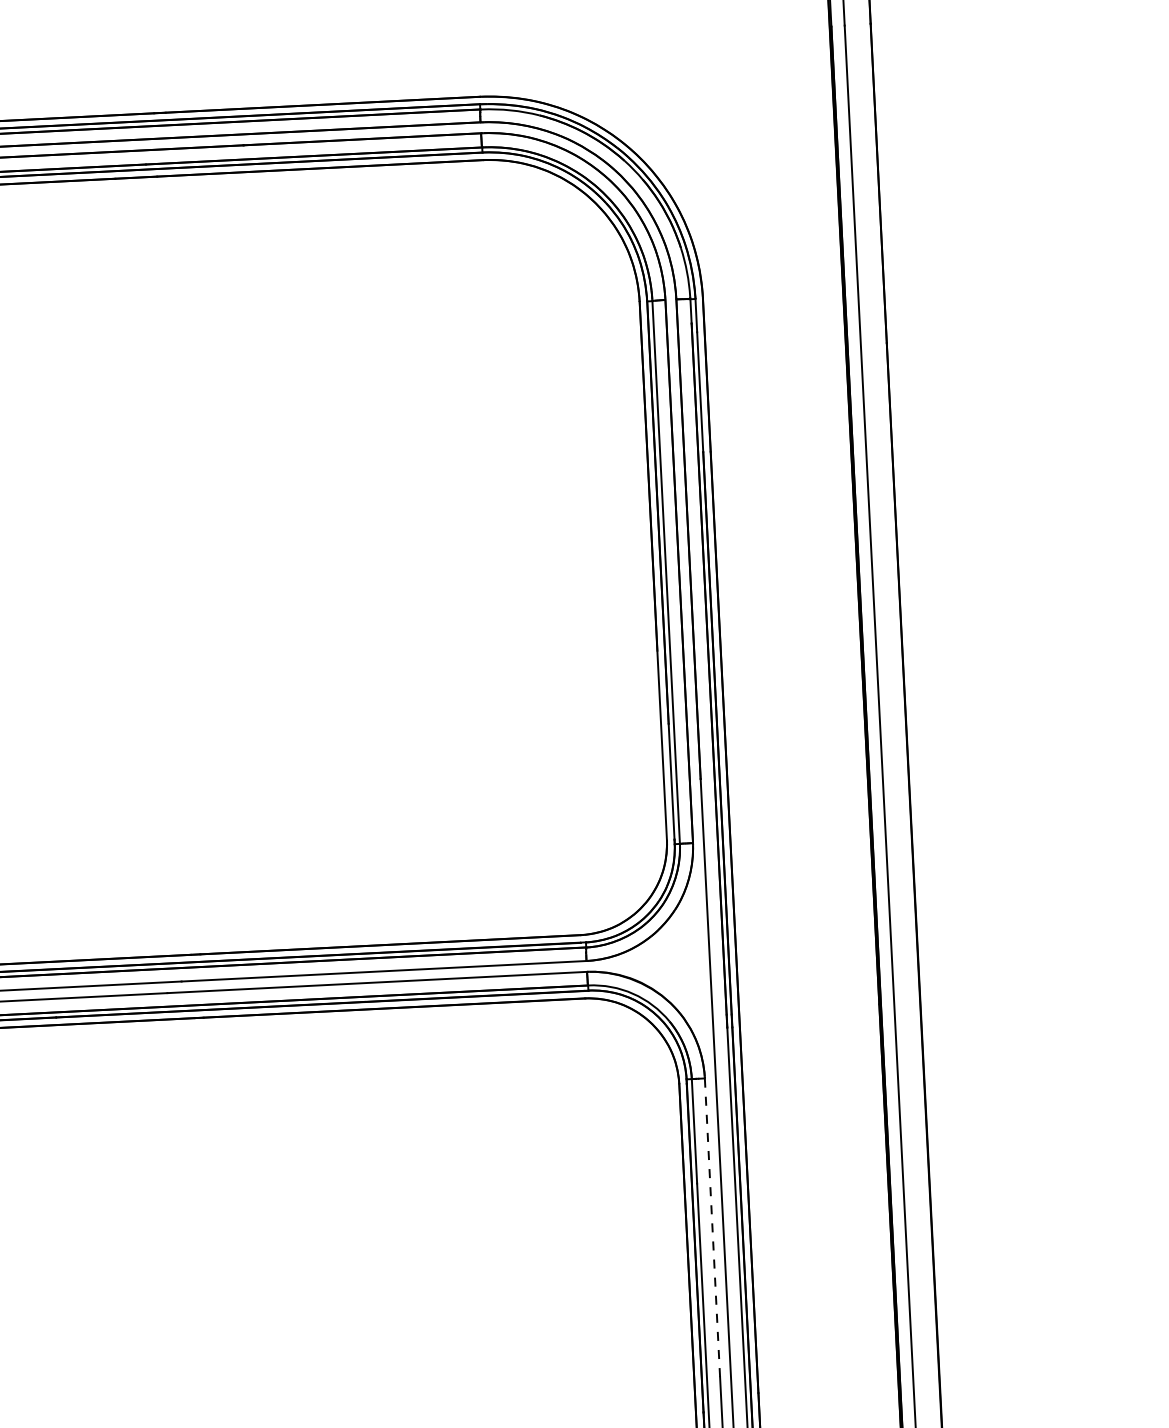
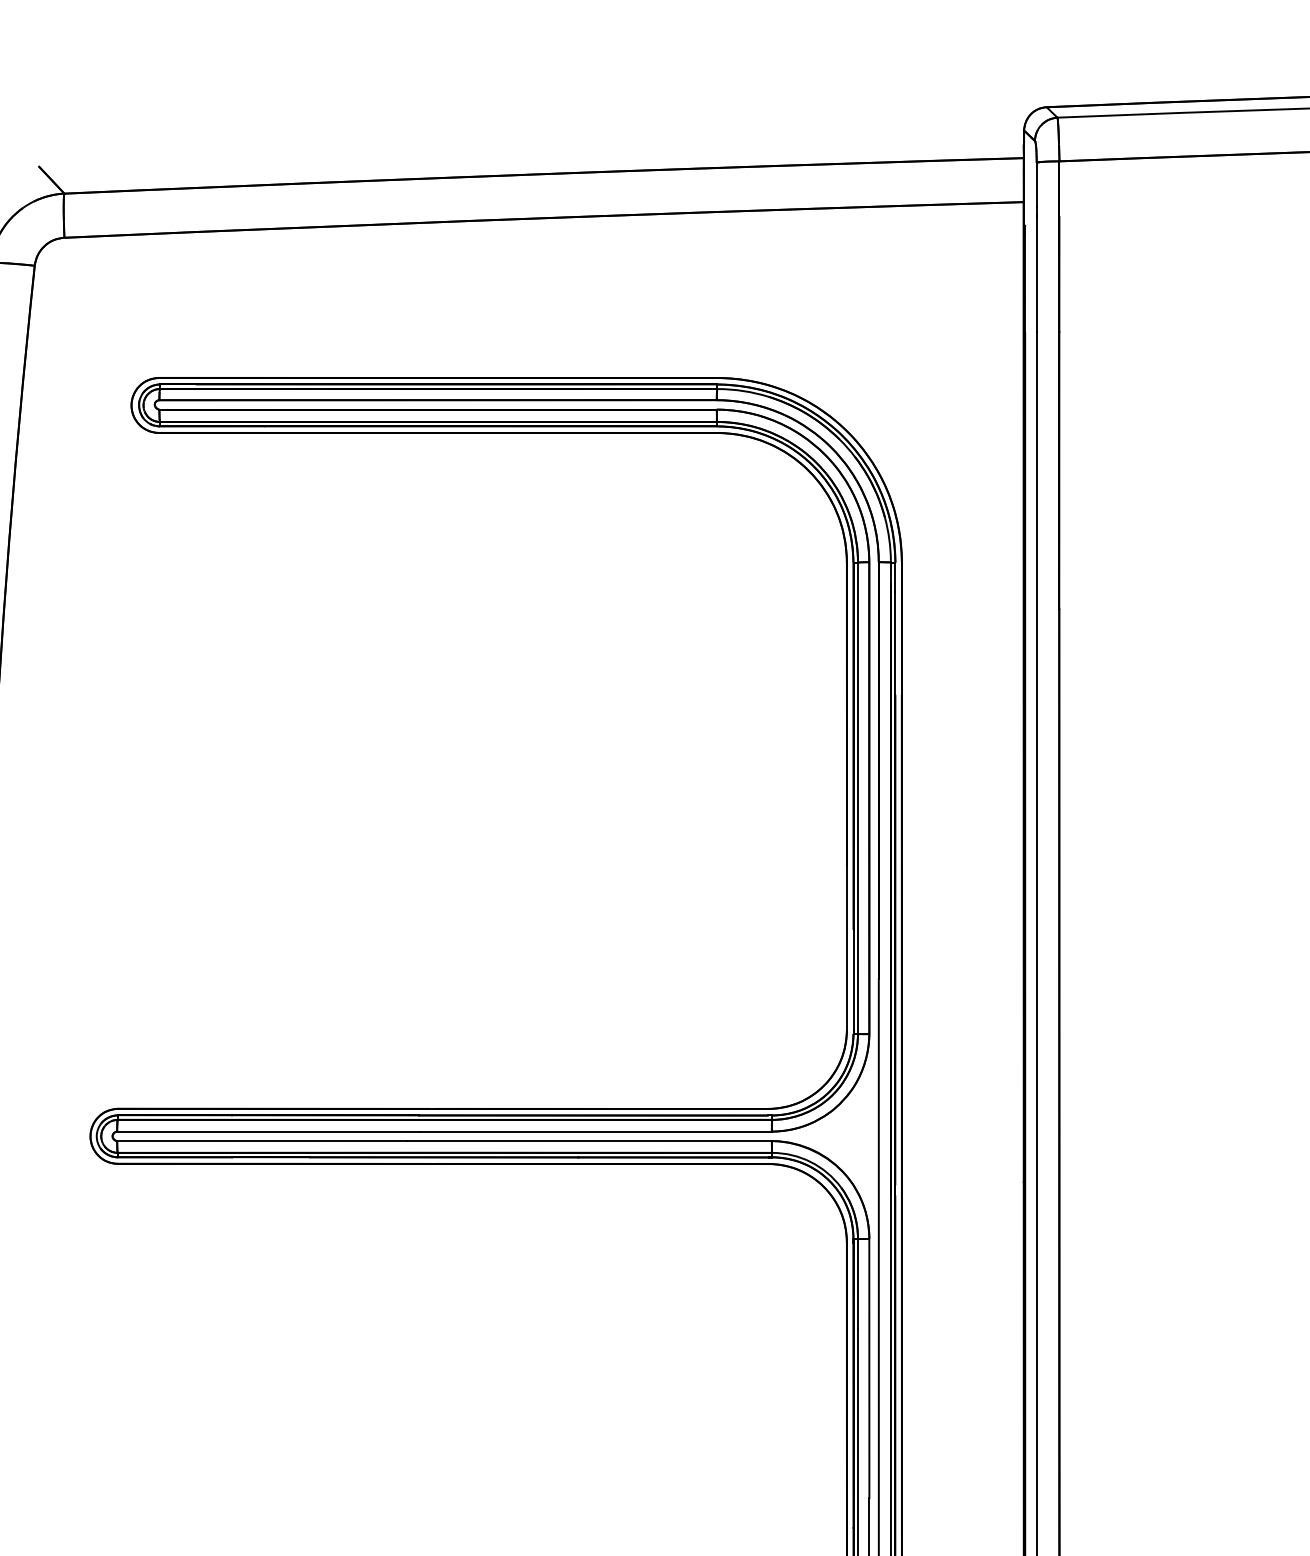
line: (712, 1227) -> (869, 1368), dashed -> solid

